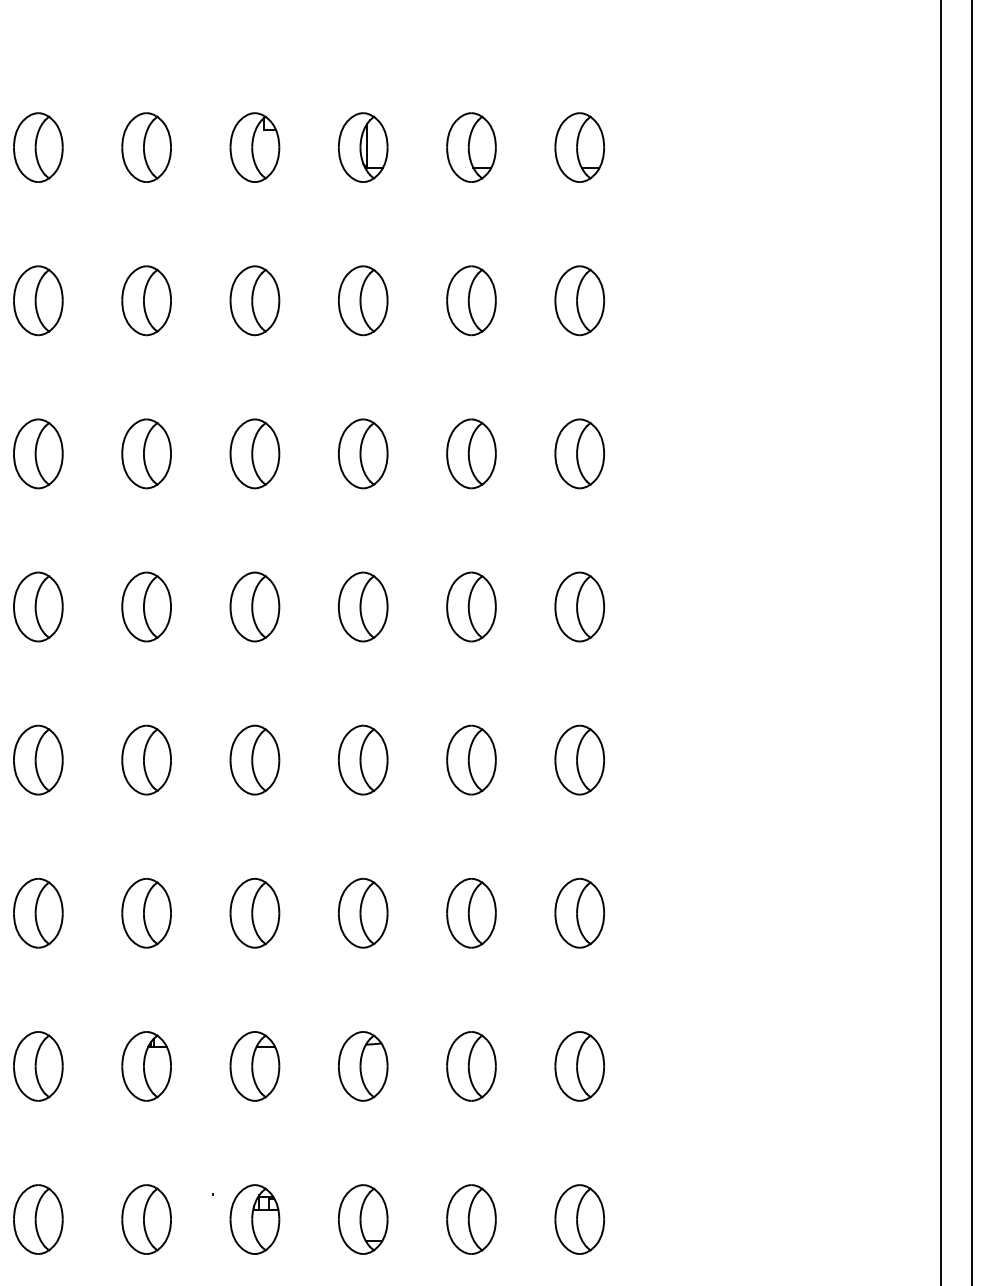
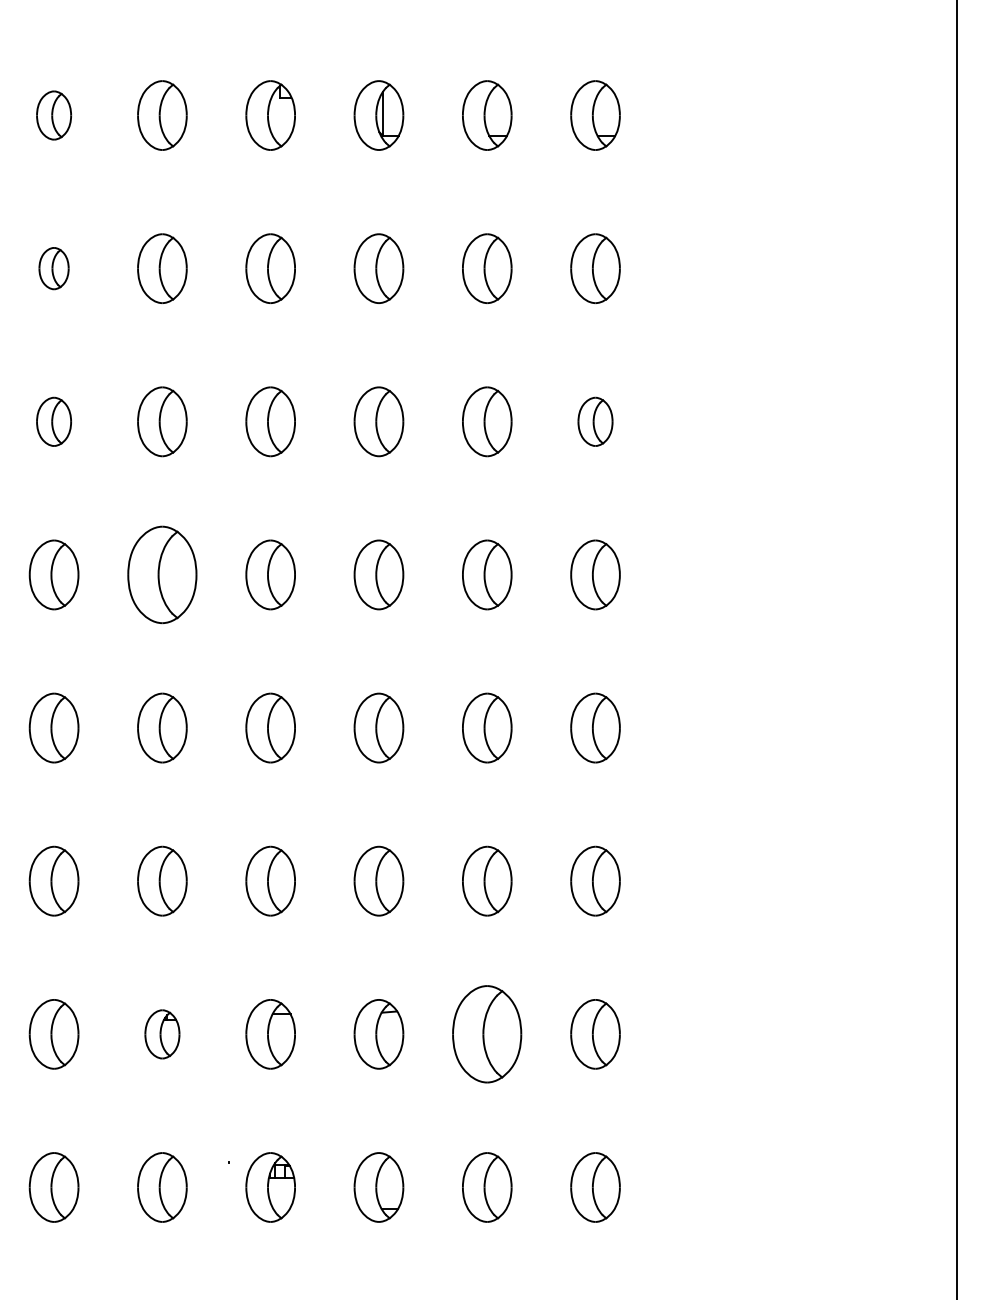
part: (37, 147) -> (53, 115), size x0.7
part: (37, 300) -> (53, 268), size x0.6
part: (37, 453) -> (53, 421), size x0.7
part: (579, 453) -> (595, 421), size x0.7
part: (146, 606) -> (162, 574), size x1.4
part: (146, 1066) -> (162, 1034), size x0.7
part: (471, 1066) -> (487, 1034), size x1.4

